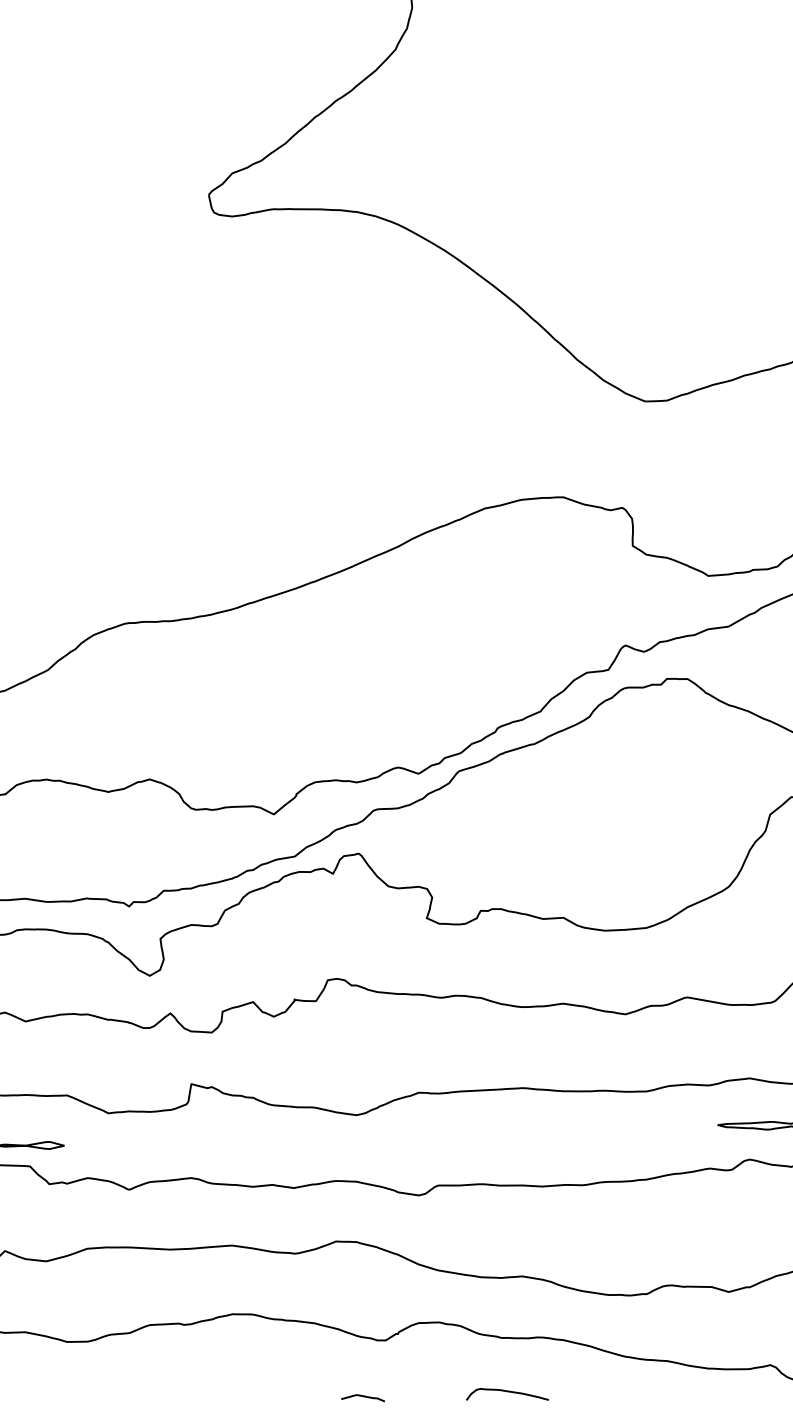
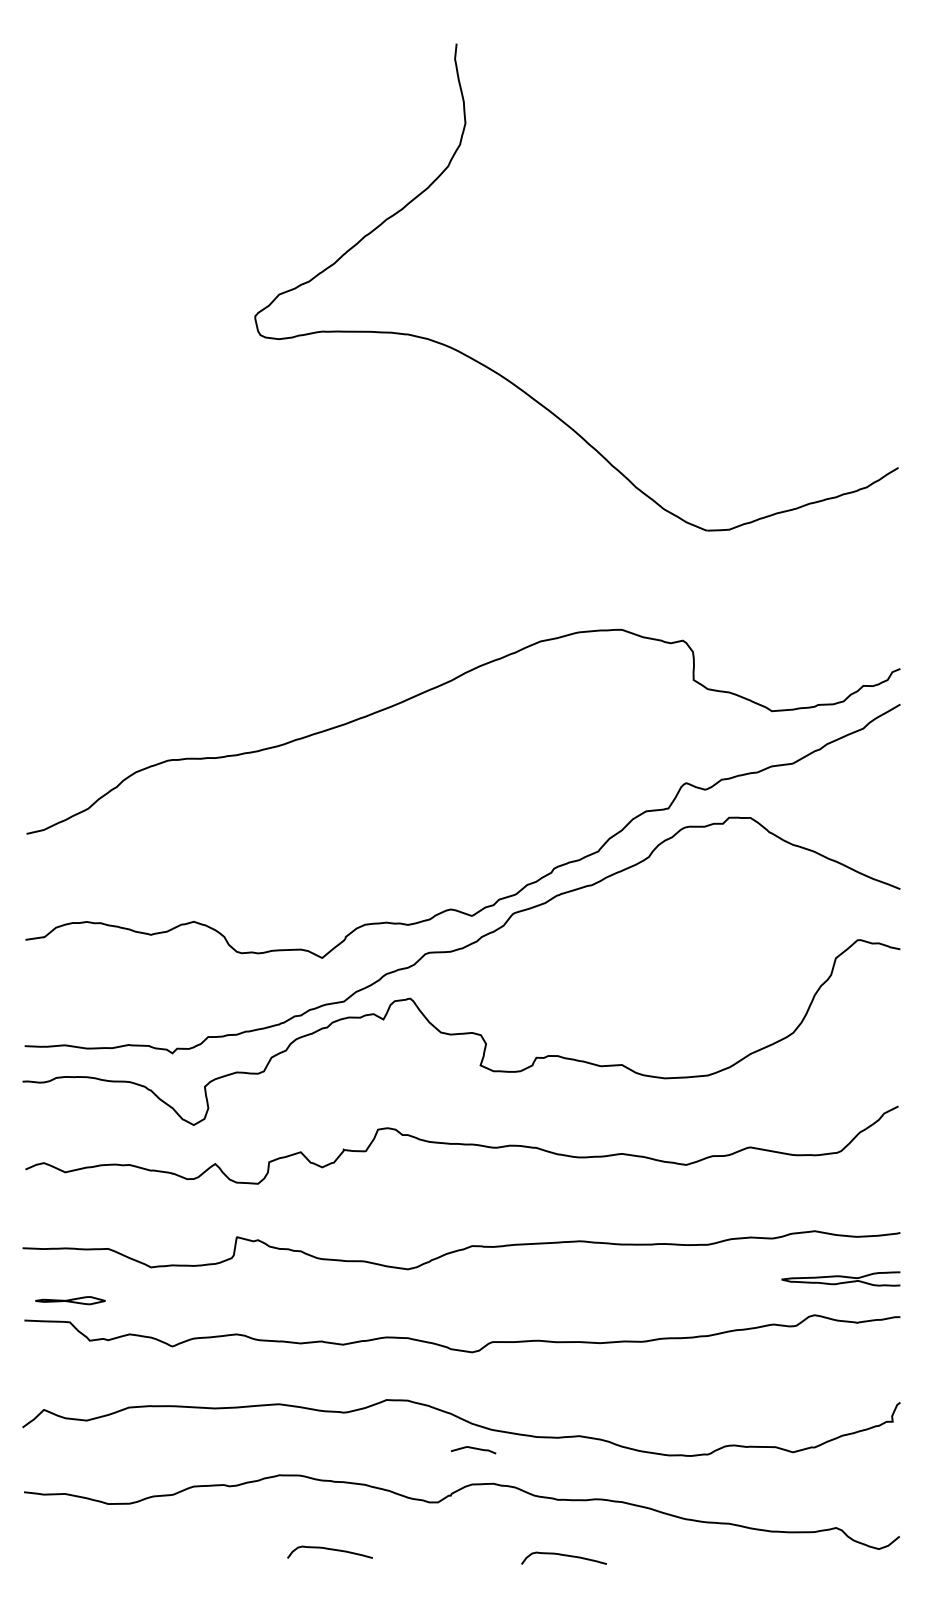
curve: (281, 1386) -> (330, 1550), added
curve: (363, 1397) -> (474, 1449), moved

